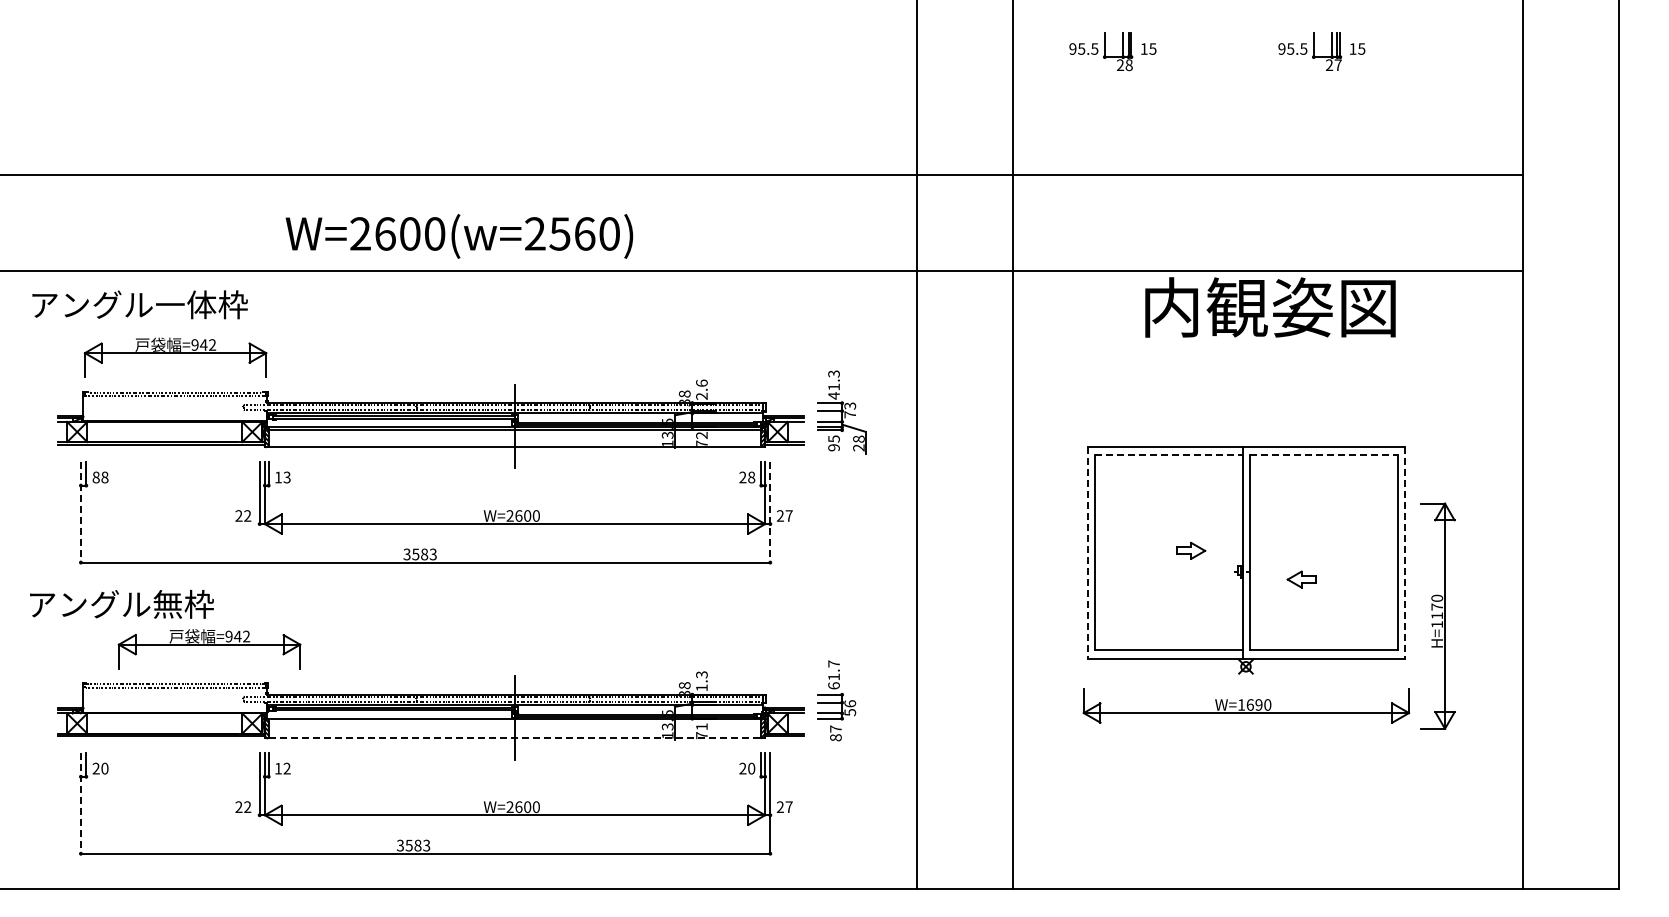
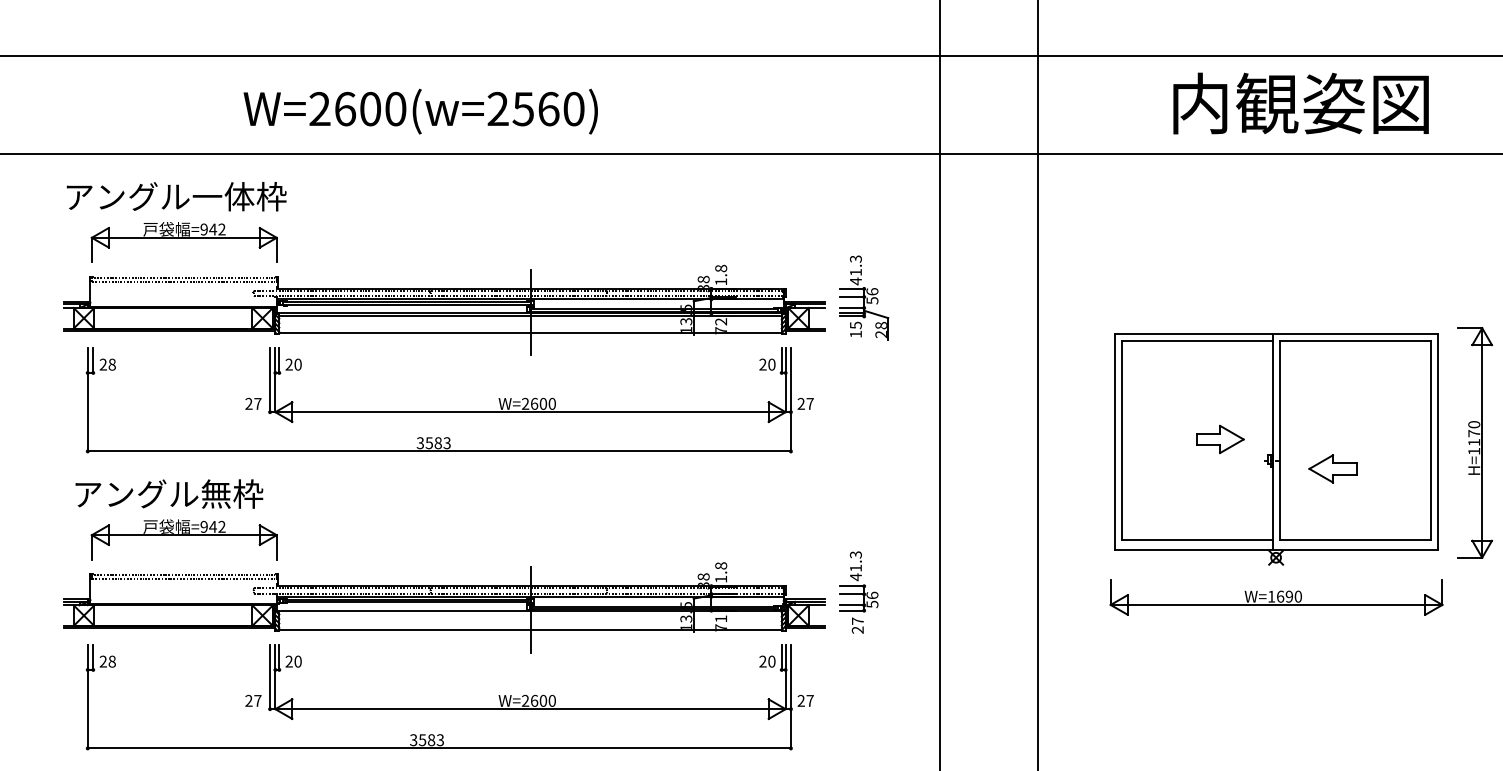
text: (459, 236) -> (420, 111), moved
text: (139, 304) -> (176, 196), moved
text: (1270, 307) -> (1301, 103), moved
text: (701, 389) -> (720, 274), 2.6 -> 1.8
text: (850, 410) -> (872, 296), 73 -> 56
text: (833, 447) -> (855, 334), 95 -> 15
line: (1169, 454) -> (1198, 341), dashed -> solid
line: (1323, 454) -> (1355, 341), dashed -> solid
text: (95, 477) -> (102, 364), 88 -> 28
text: (282, 477) -> (293, 364), 13 -> 20
text: (751, 477) -> (771, 364), 28 -> 20
line: (80, 512) -> (87, 400), dashed -> solid
line: (770, 512) -> (791, 400), dashed -> solid
text: (247, 515) -> (257, 403), 22 -> 27
part: (1191, 550) -> (1220, 439), size x1.67
line: (1087, 553) -> (1114, 442), dashed -> solid
line: (1405, 553) -> (1438, 442), dashed -> solid
part: (1301, 579) -> (1332, 468), size x1.67
text: (121, 603) -> (168, 493), moved
part: (1437, 615) -> (1474, 442), moved
part: (209, 649) -> (184, 540), moved
text: (701, 674) -> (720, 565), 1.3 -> 1.8
text: (833, 674) -> (855, 565), 61.7 -> 41.3
line: (515, 737) -> (531, 629), dashed -> solid
text: (835, 737) -> (857, 629), 87 -> 27
text: (104, 768) -> (111, 661), 20 -> 28
text: (282, 768) -> (293, 661), 12 -> 20
line: (80, 803) -> (87, 697), dashed -> solid
text: (247, 806) -> (257, 700), 22 -> 27

